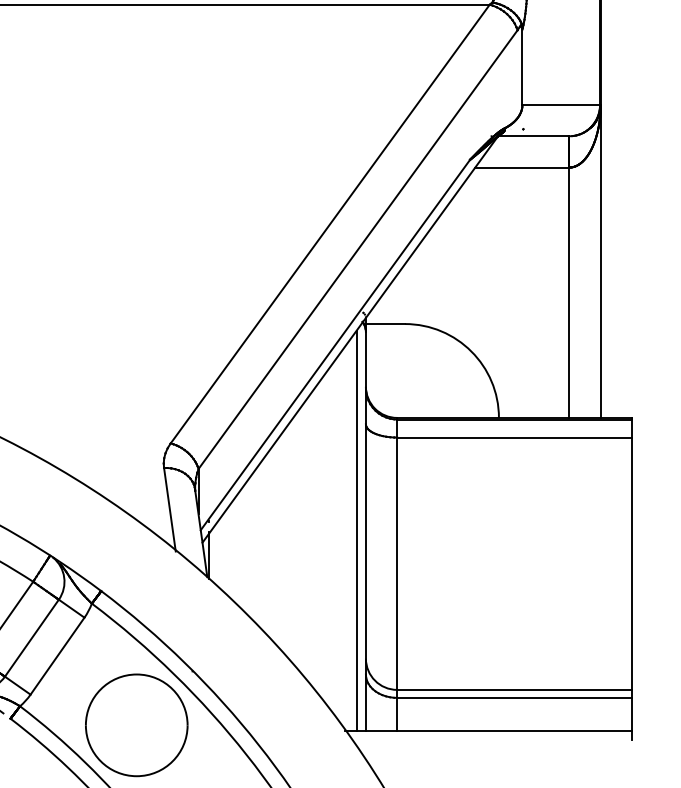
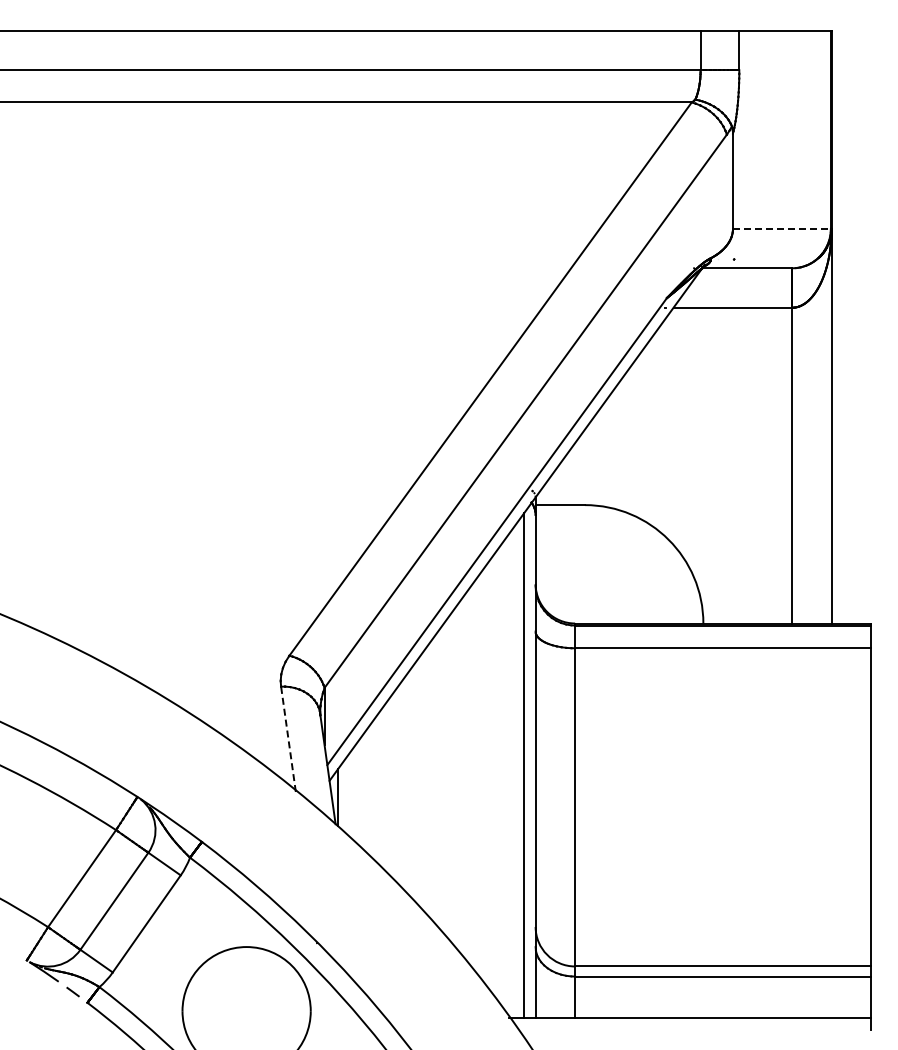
line: (560, 104) -> (781, 228), solid -> dashed
line: (169, 509) -> (288, 738), solid -> dashed

